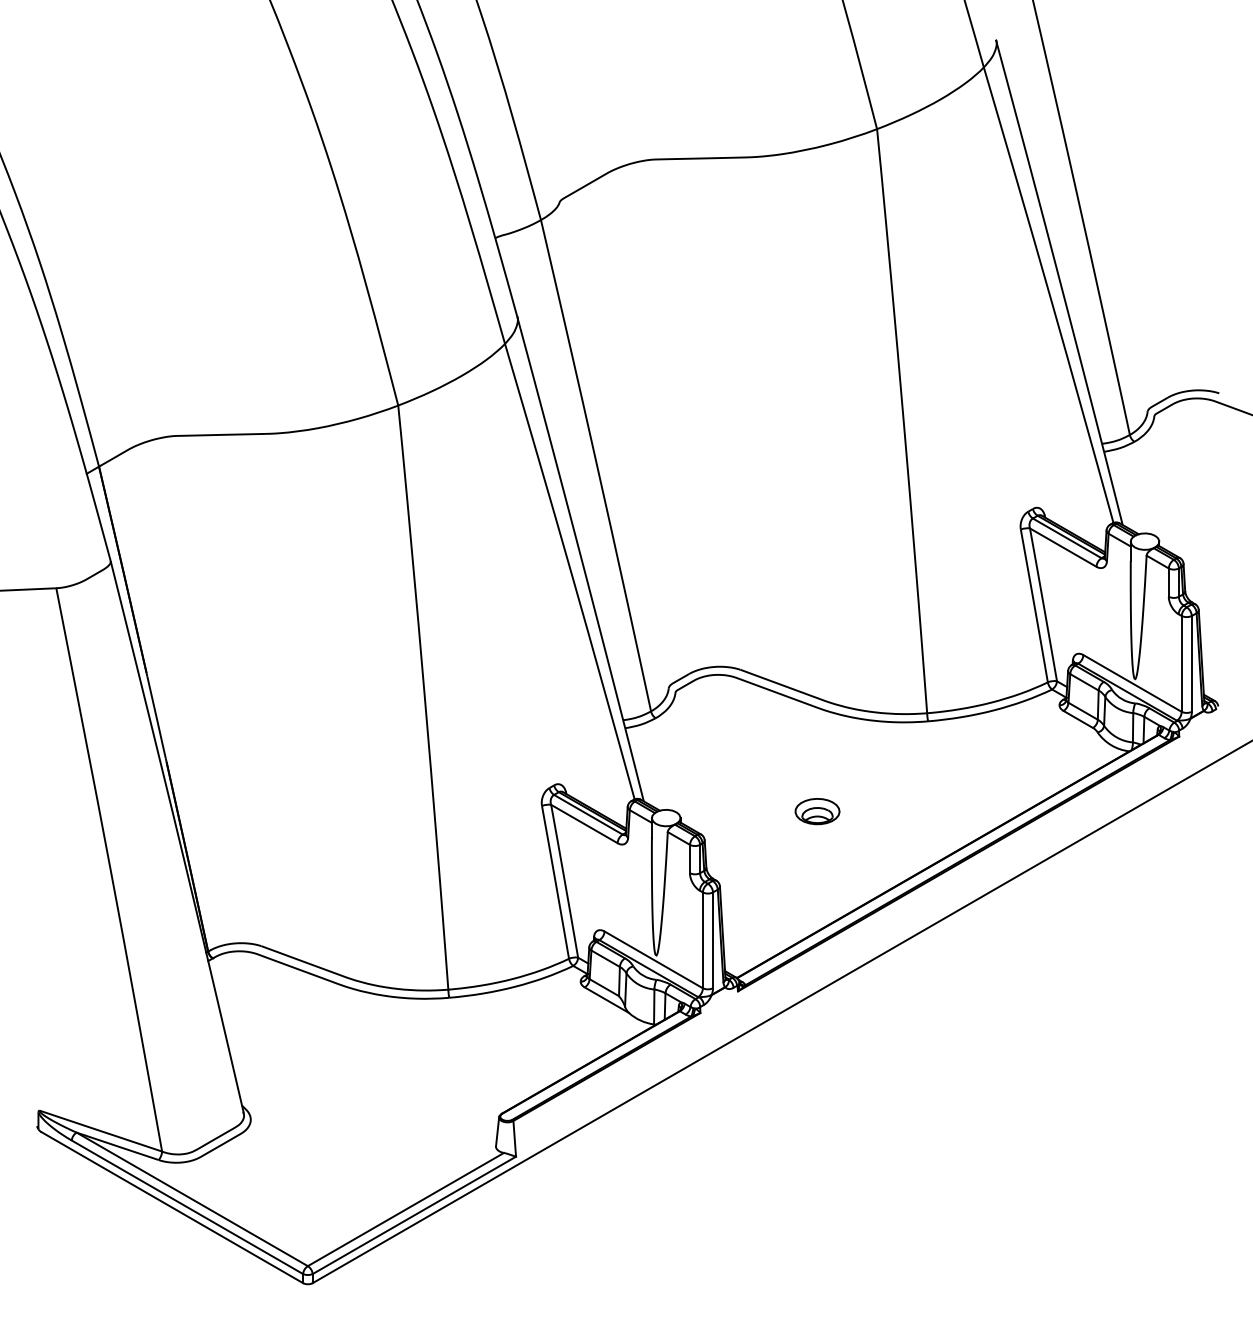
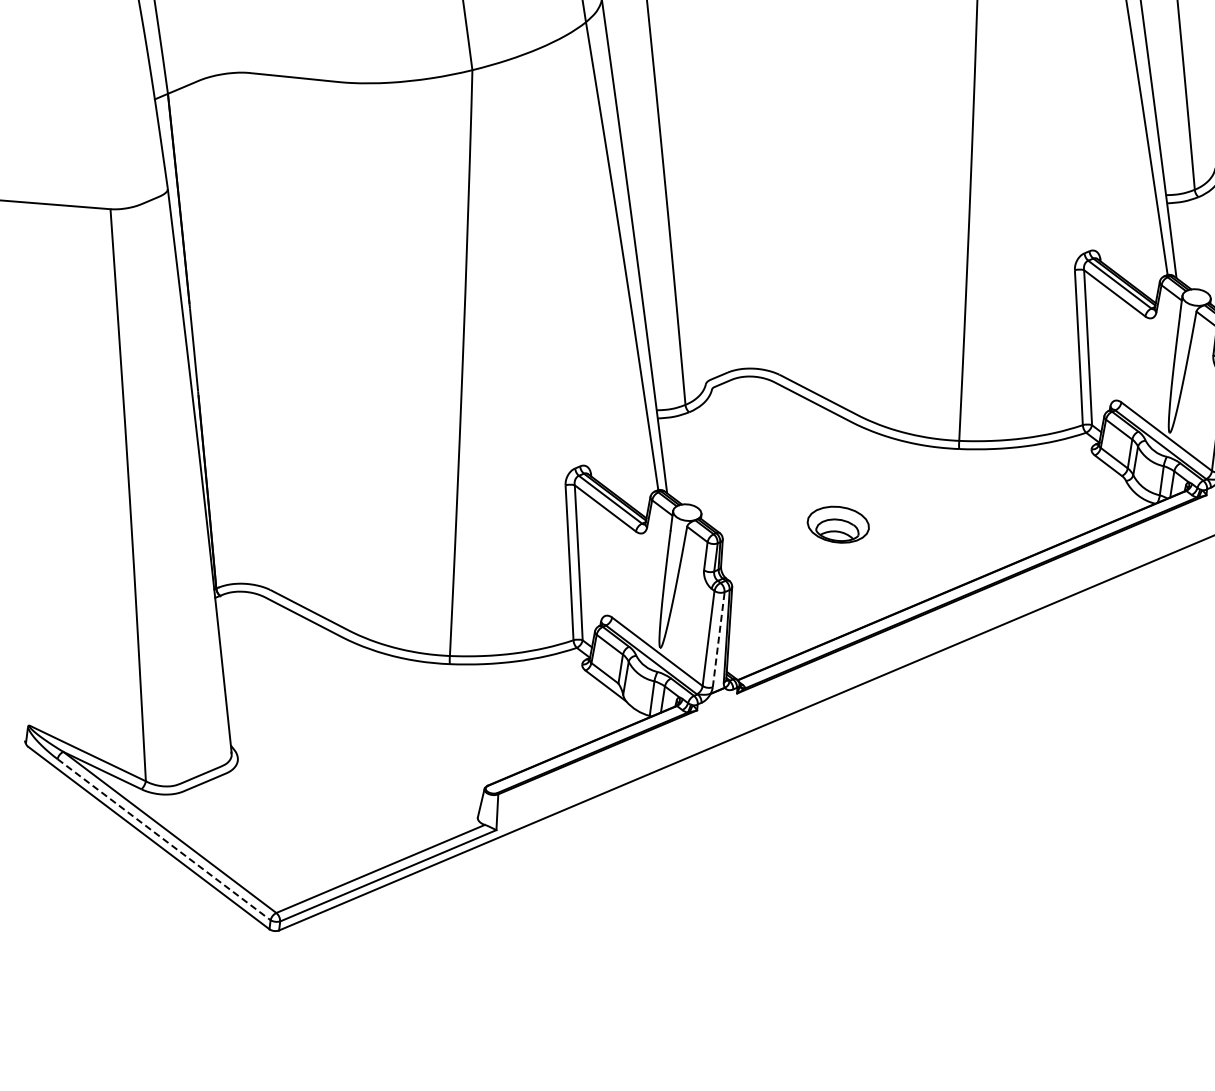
part: (817, 811) -> (838, 524), size x1.4
line: (713, 940) -> (719, 639), solid -> dashed
line: (187, 1207) -> (164, 839), solid -> dashed

